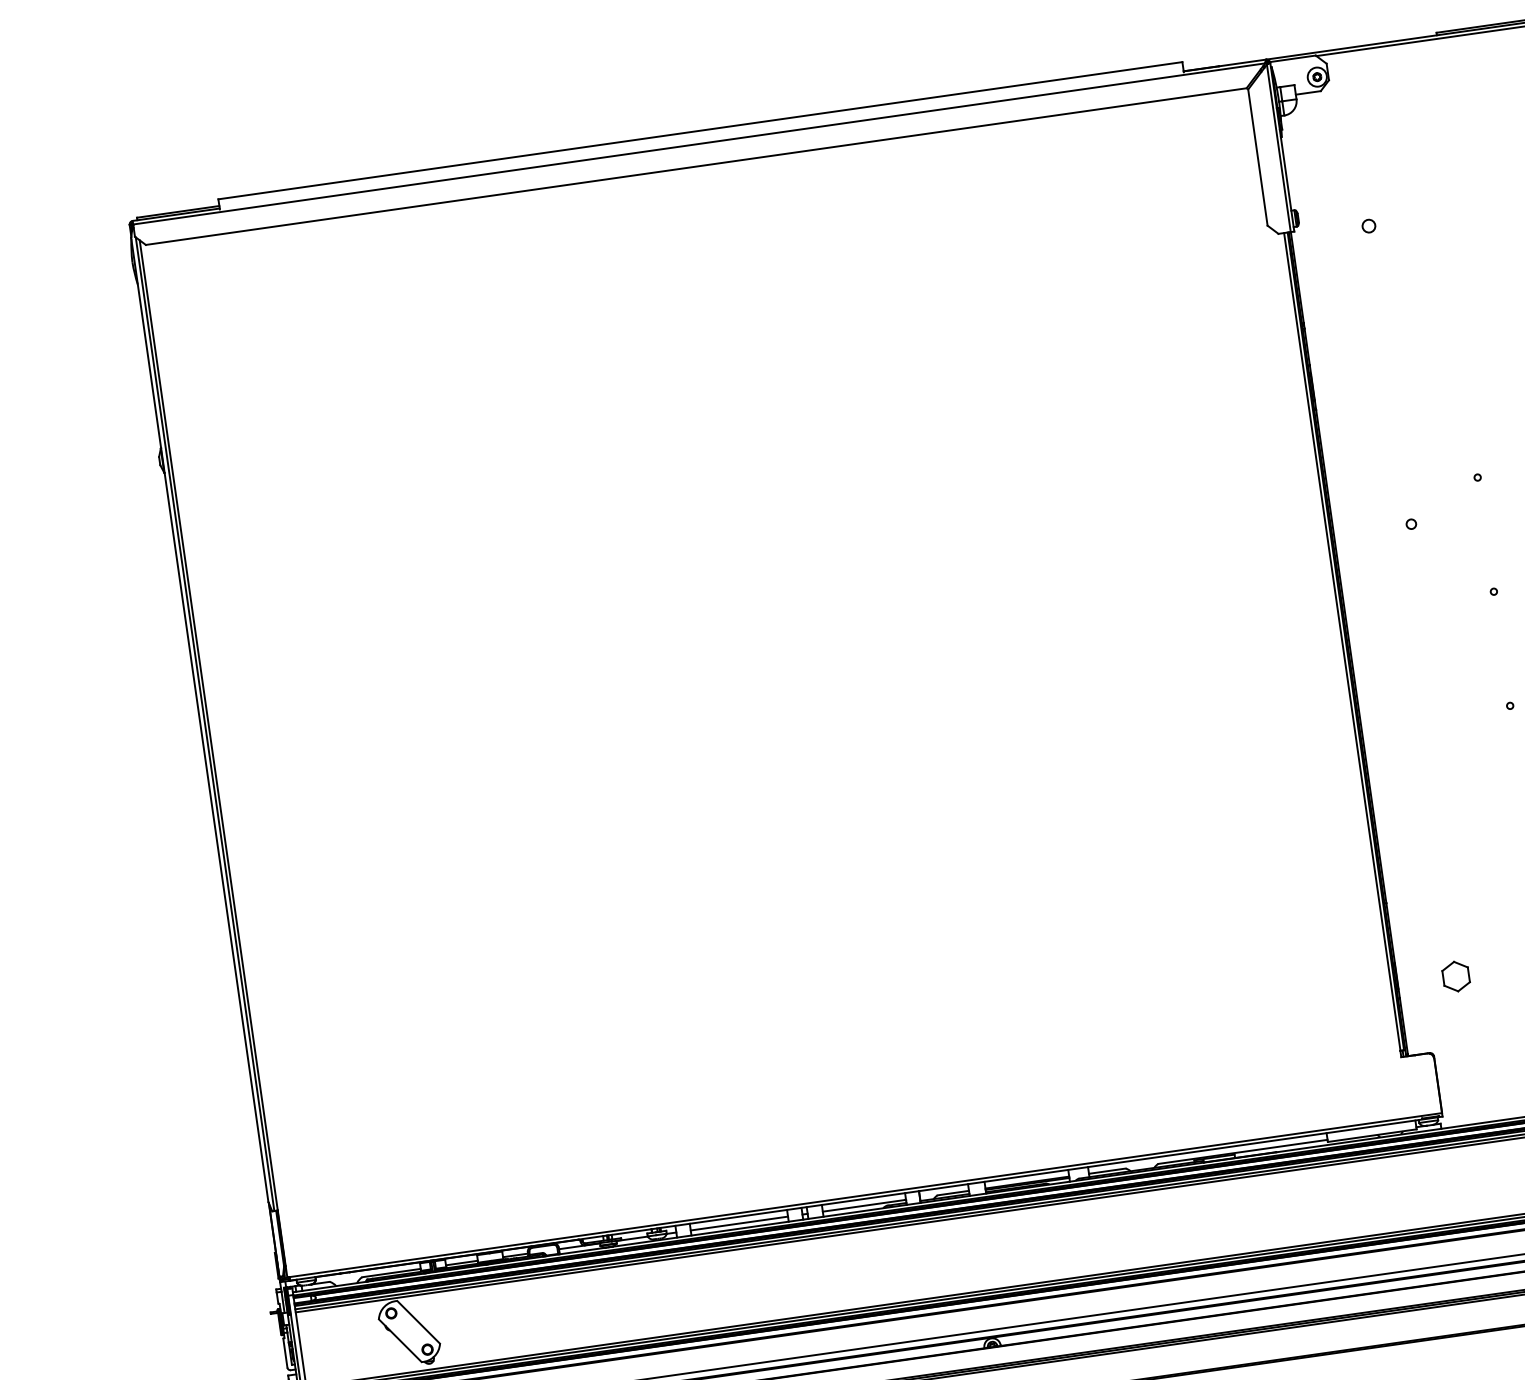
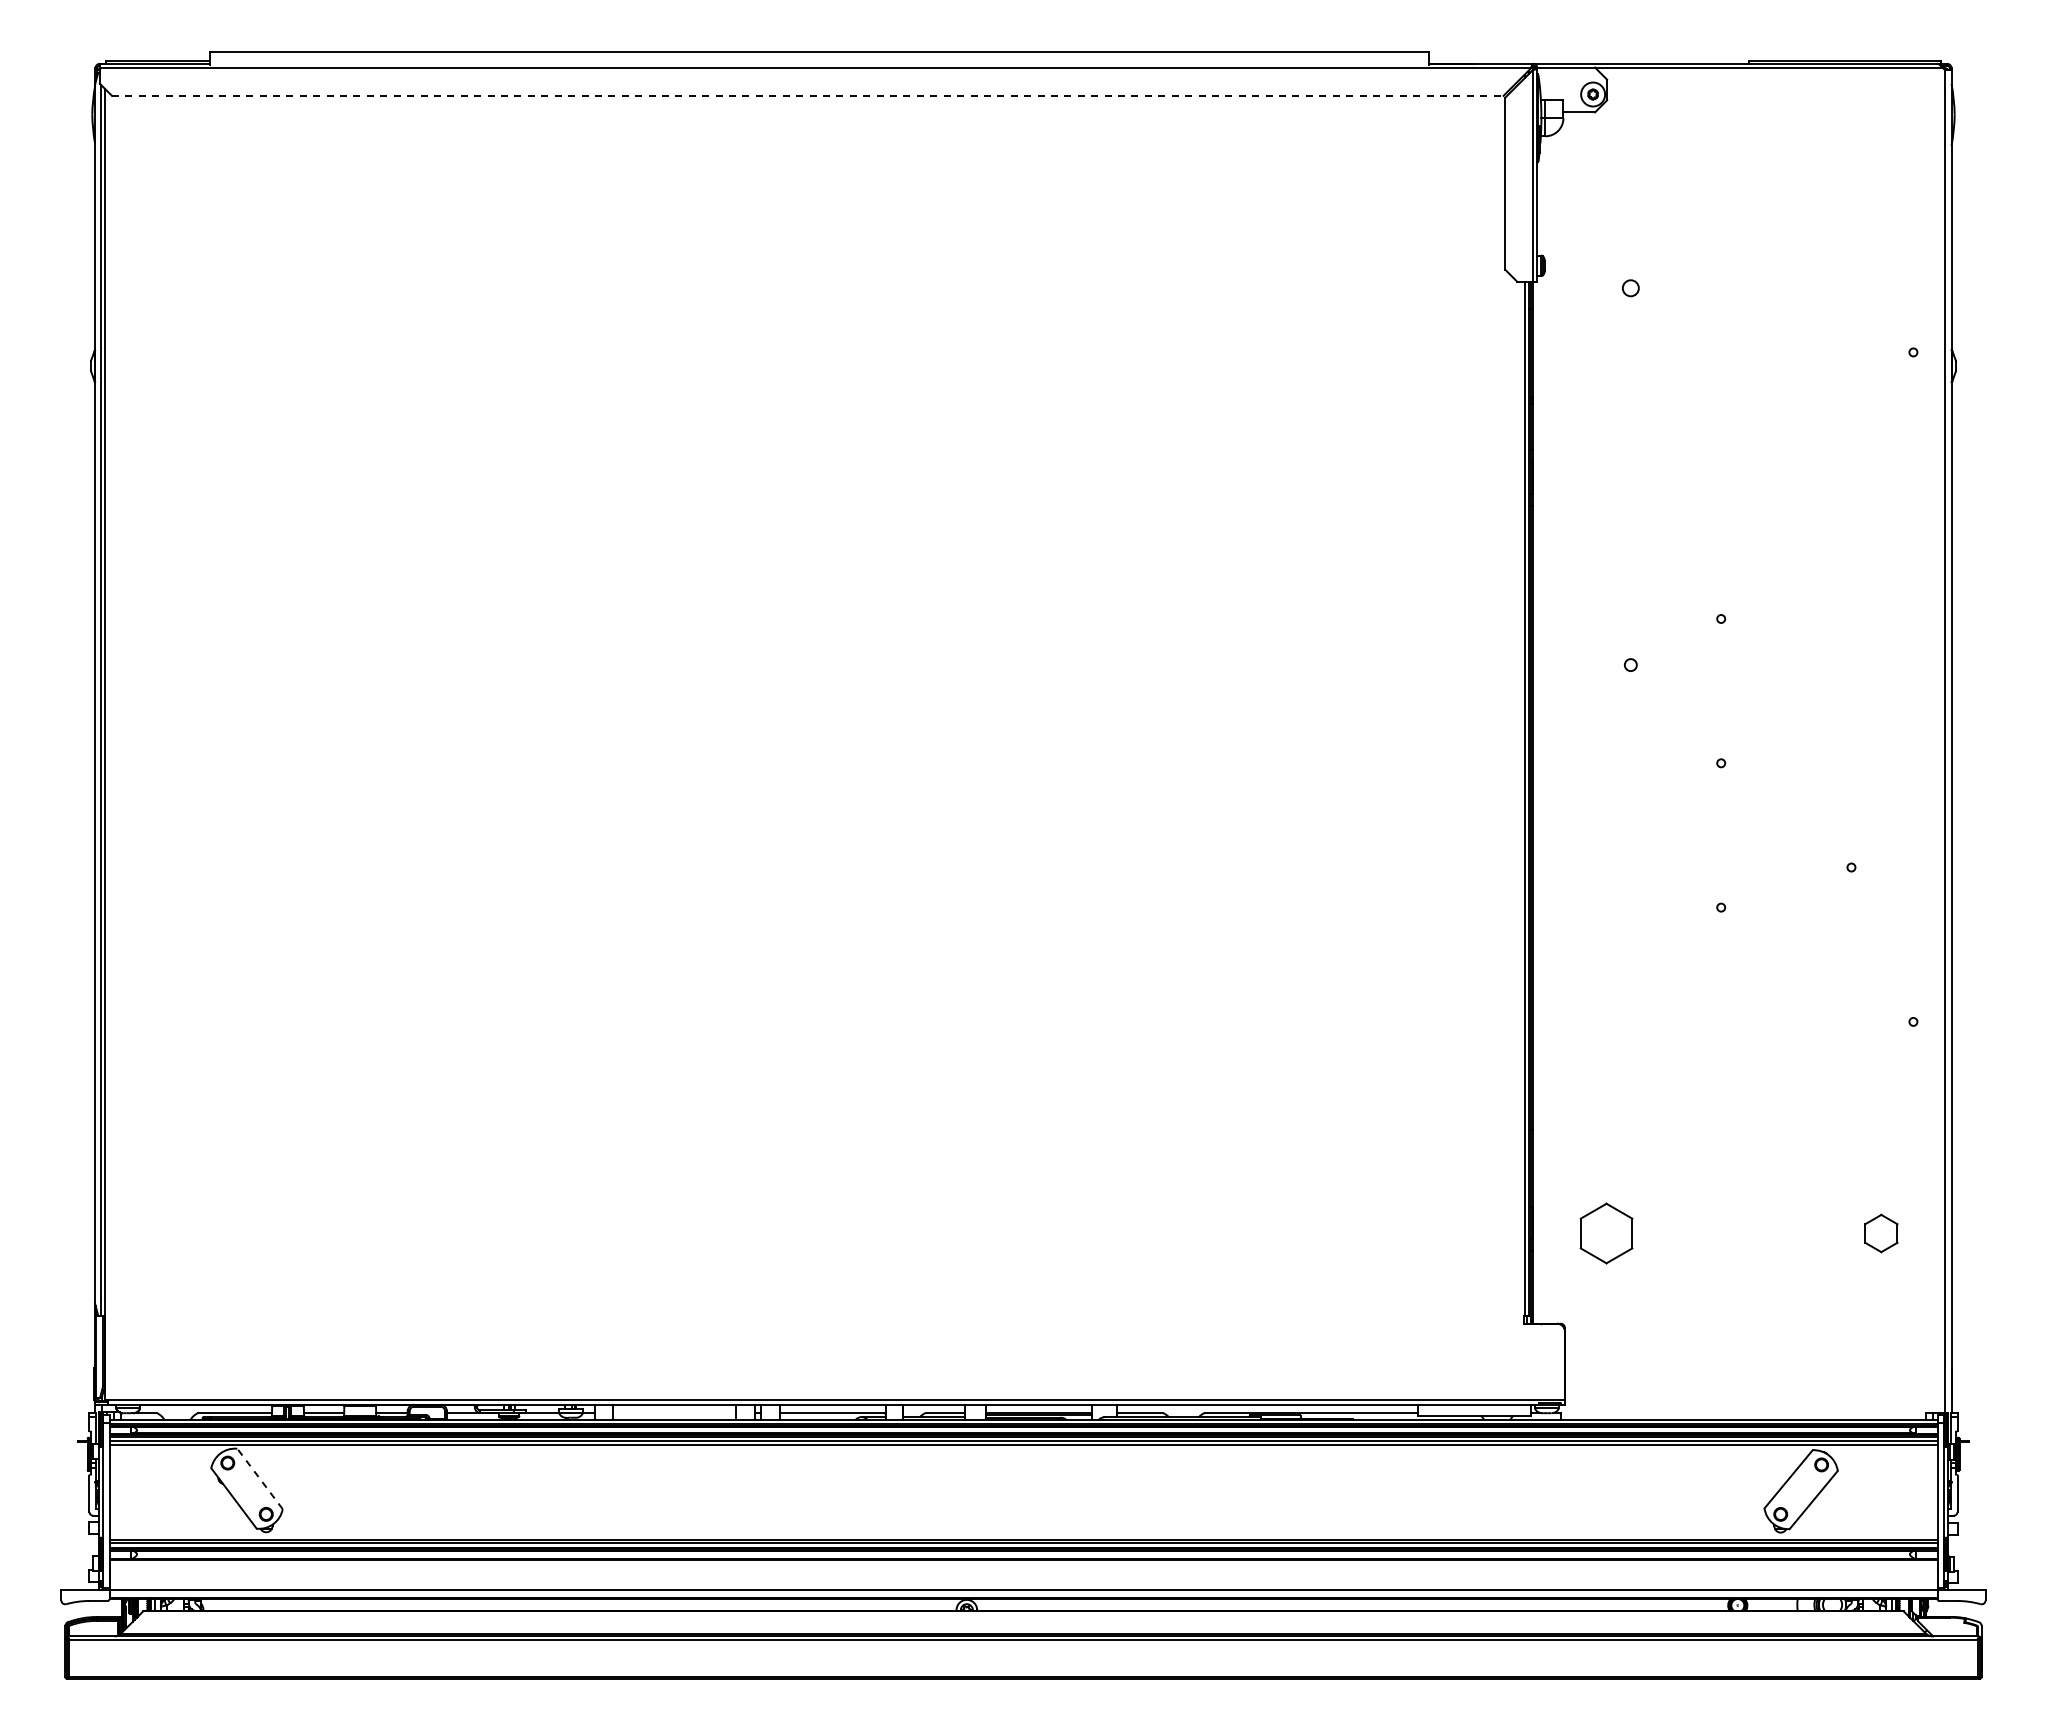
line: (695, 166) -> (807, 95), solid -> dashed
part: (1456, 976) -> (1606, 1233), size x1.6
line: (739, 1223) -> (674, 1413), removed
line: (418, 1321) -> (260, 1478), solid -> dashed

